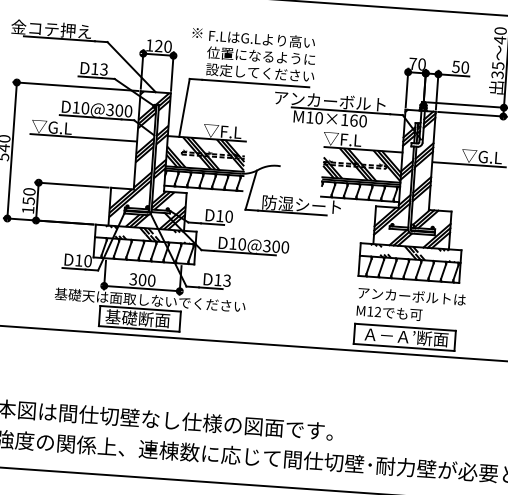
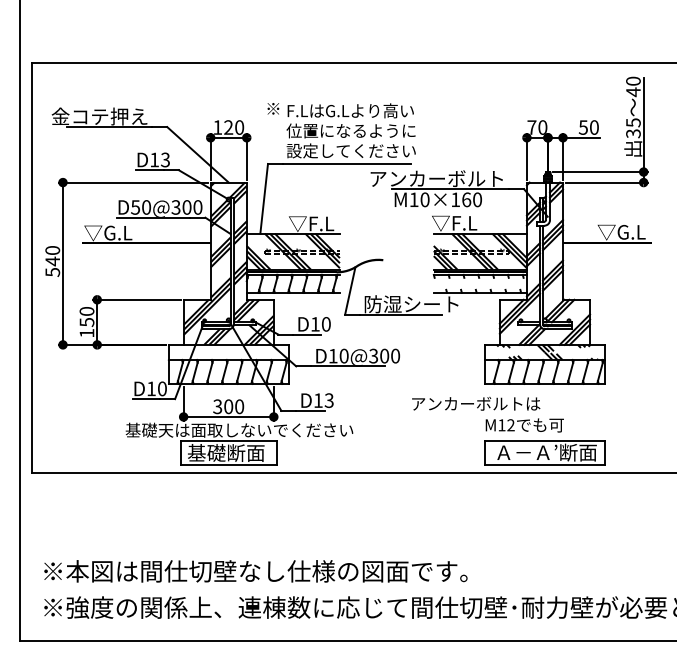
text: (76, 107) -> (135, 207), D10@300 -> D50@300
hatch: (359, 191) -> (478, 283), removed
hatch: (149, 234) -> (233, 351), removed
text: (412, 296) -> (476, 403), moved

